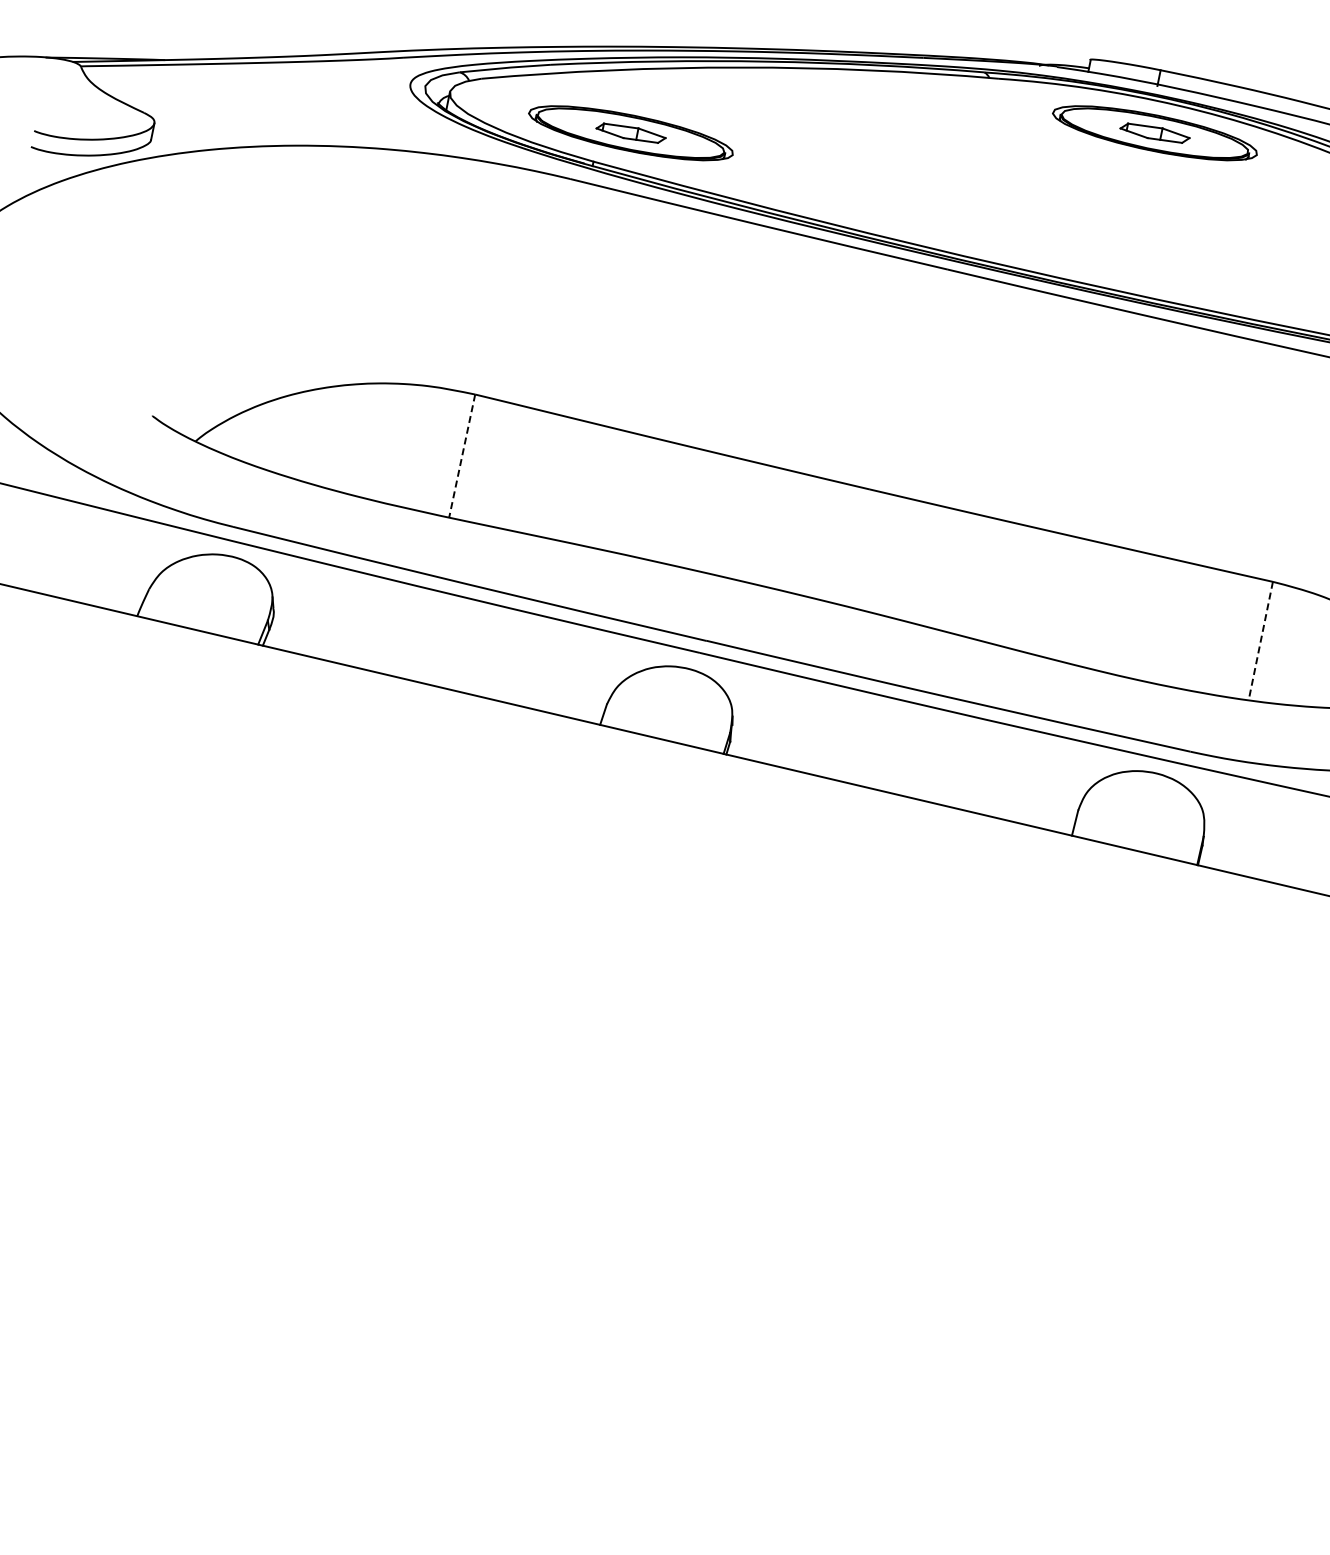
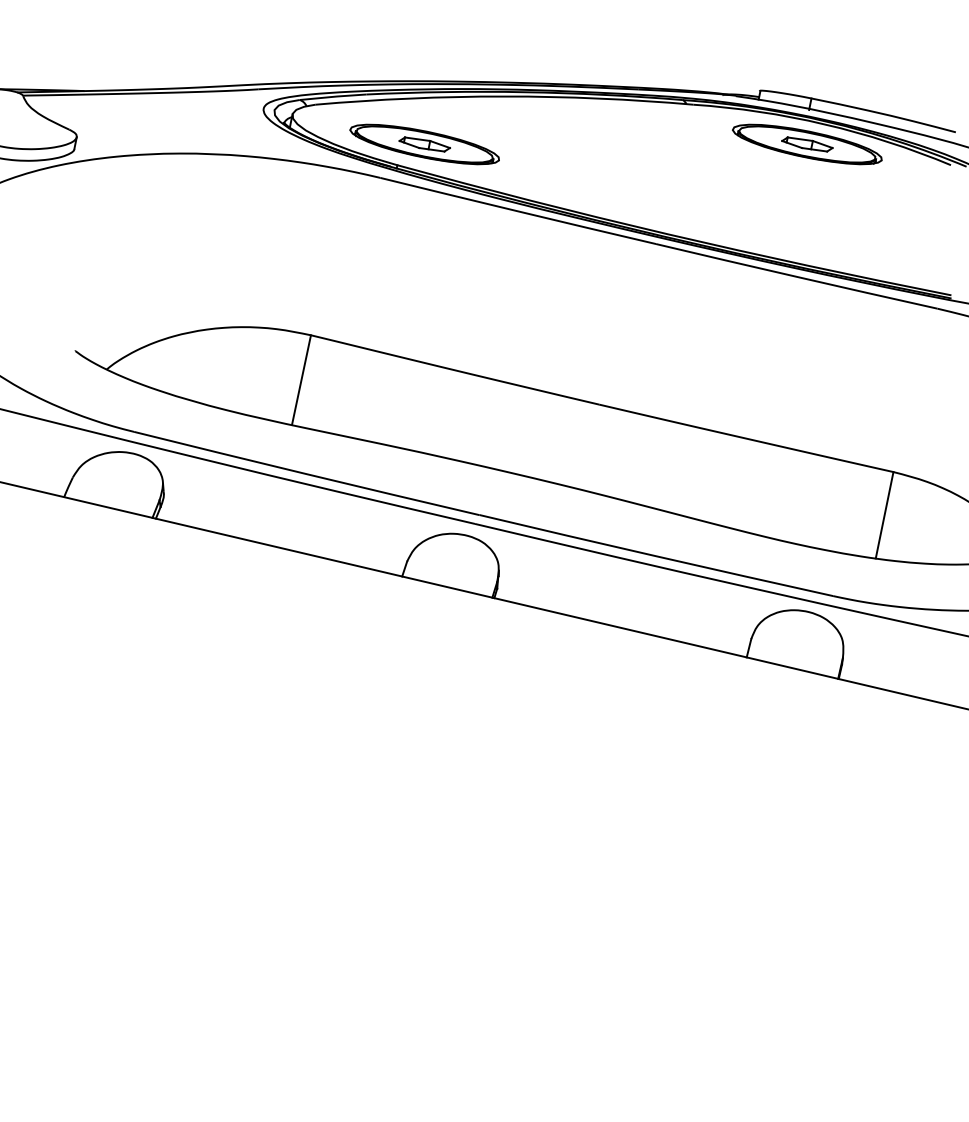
line: (462, 455) -> (301, 379), dashed -> solid
line: (1260, 641) -> (884, 515), dashed -> solid

